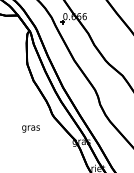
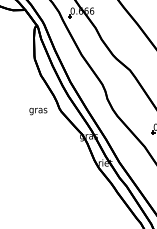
text: (31, 128) -> (38, 111), moved

